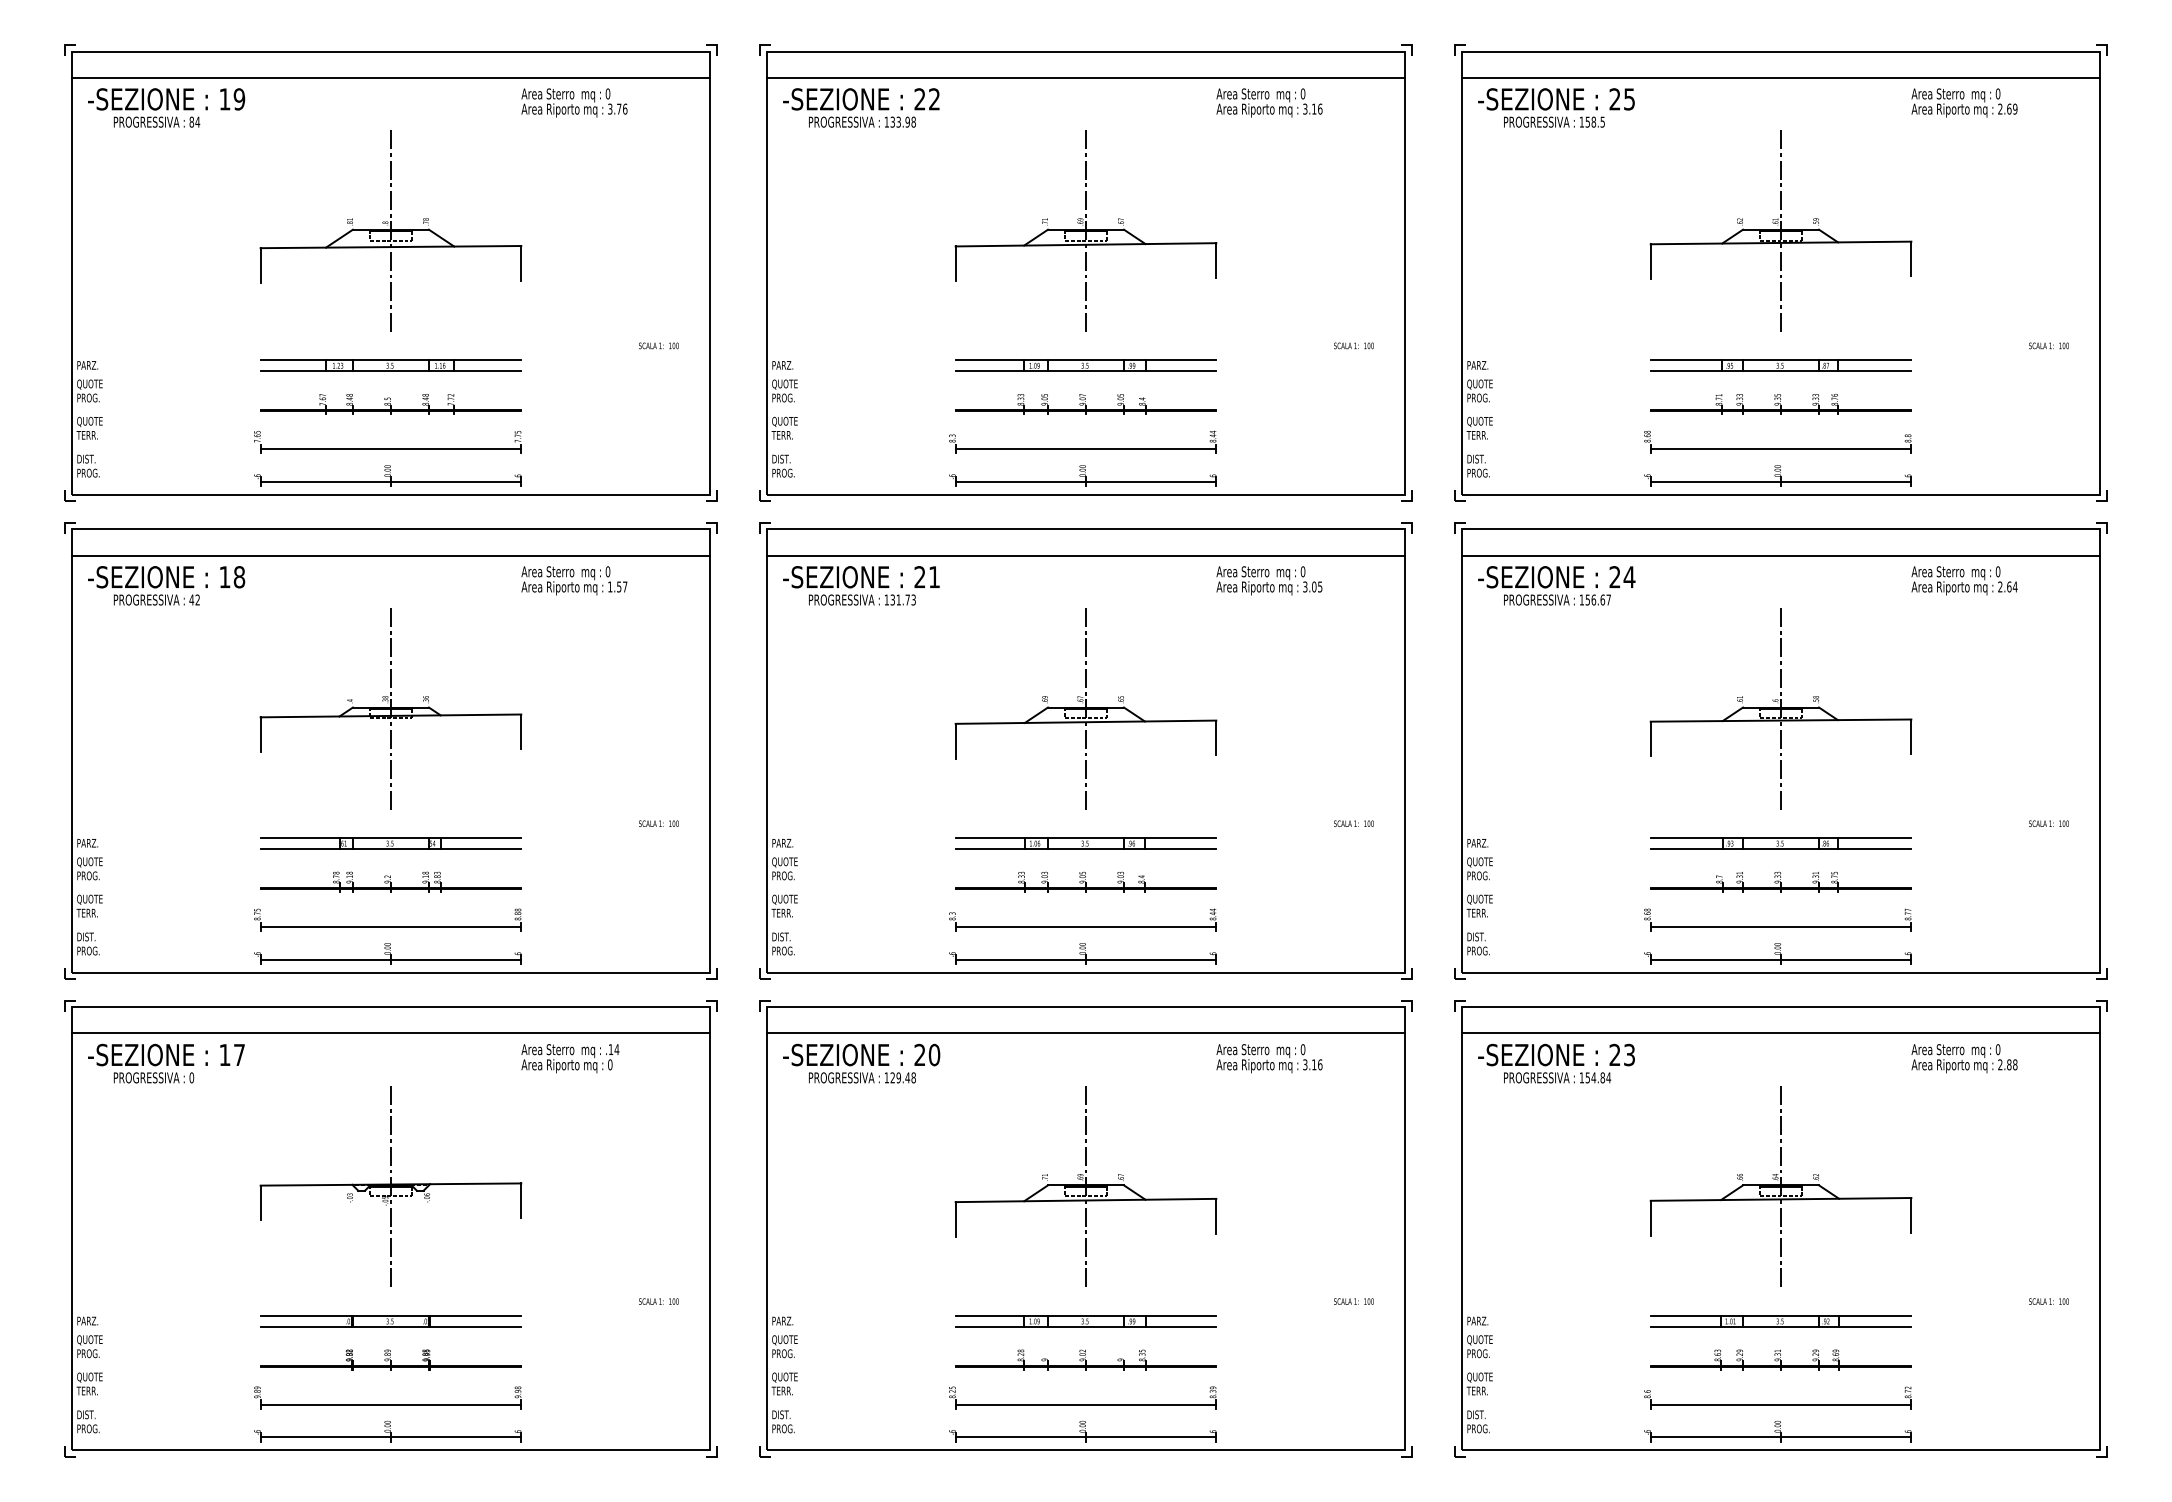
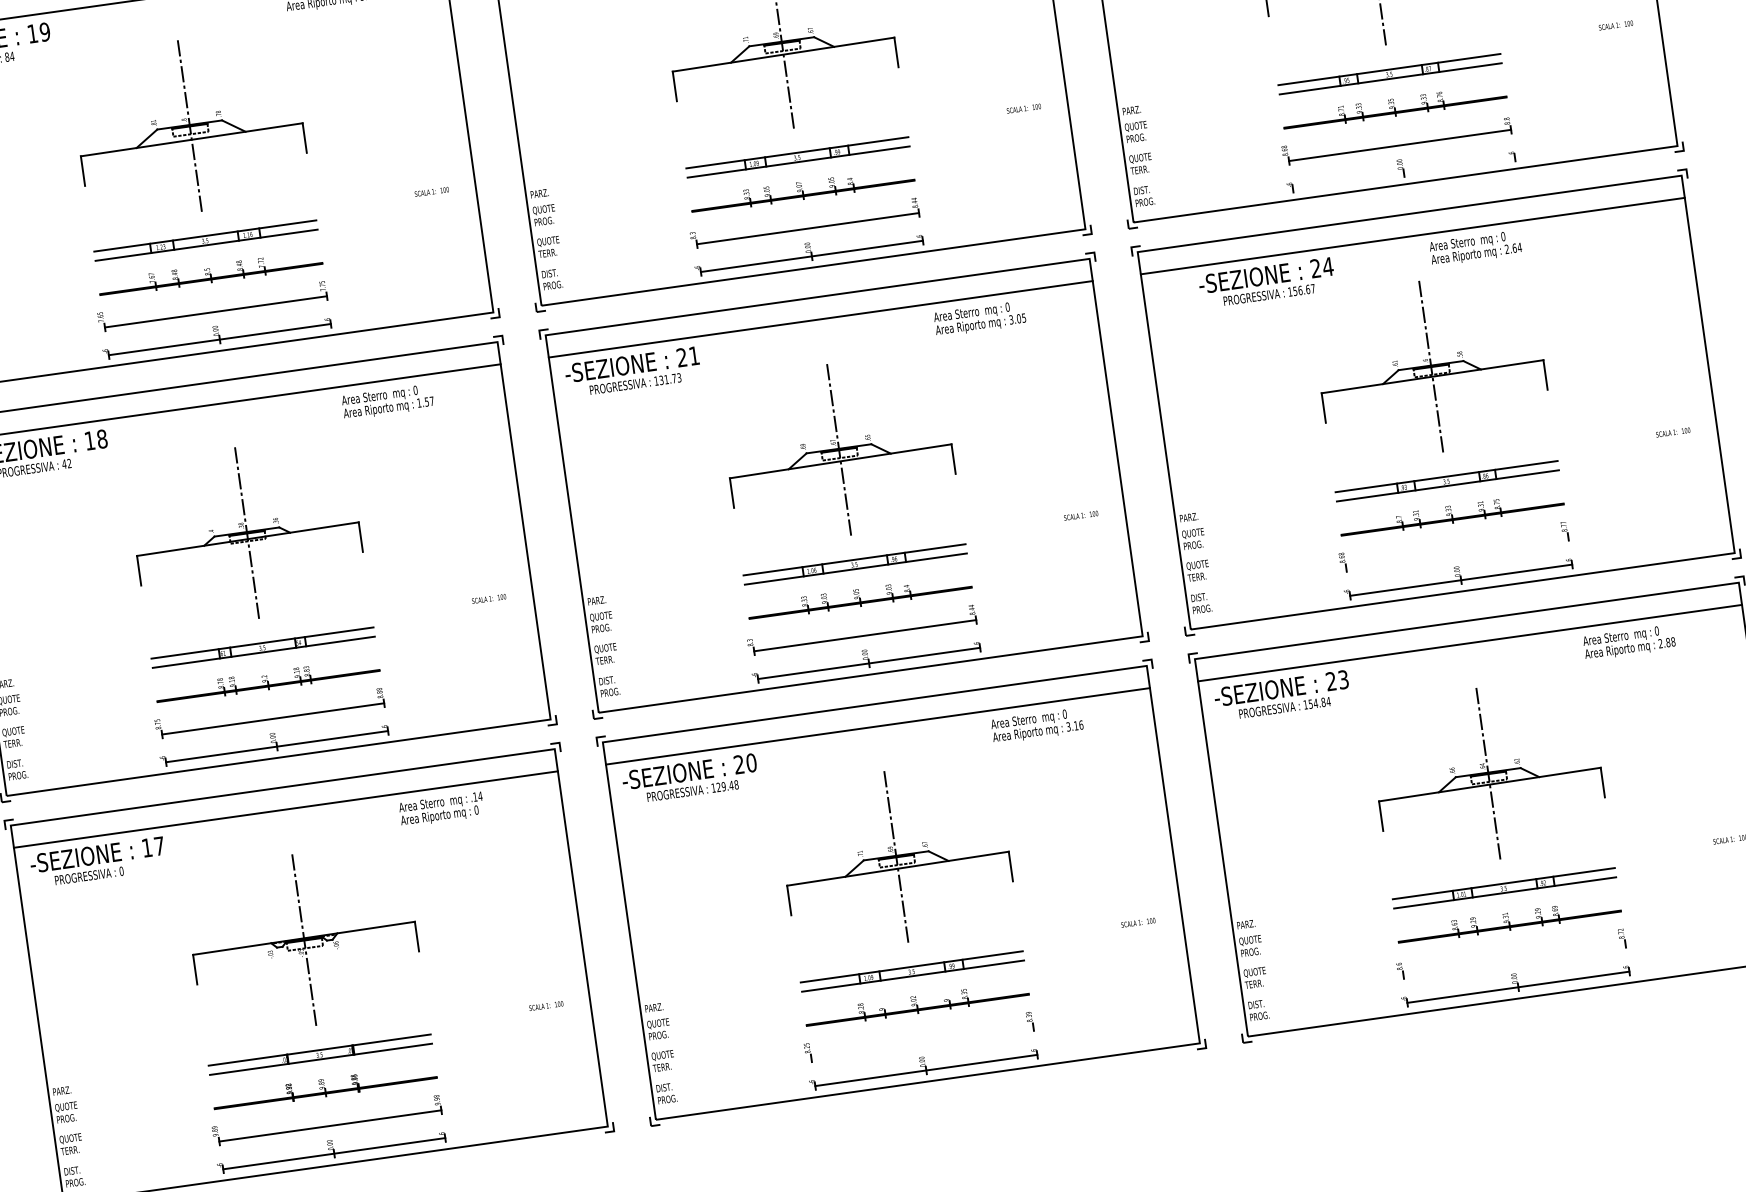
line: (1780, 481) -> (1403, 173), removed
text: (1964, 580) -> (1475, 248), moved
text: (1556, 585) -> (1266, 282), moved
line: (1780, 926) -> (1456, 552), removed
line: (1085, 1404) -> (921, 1042), removed
line: (1780, 1404) -> (1514, 959), removed

